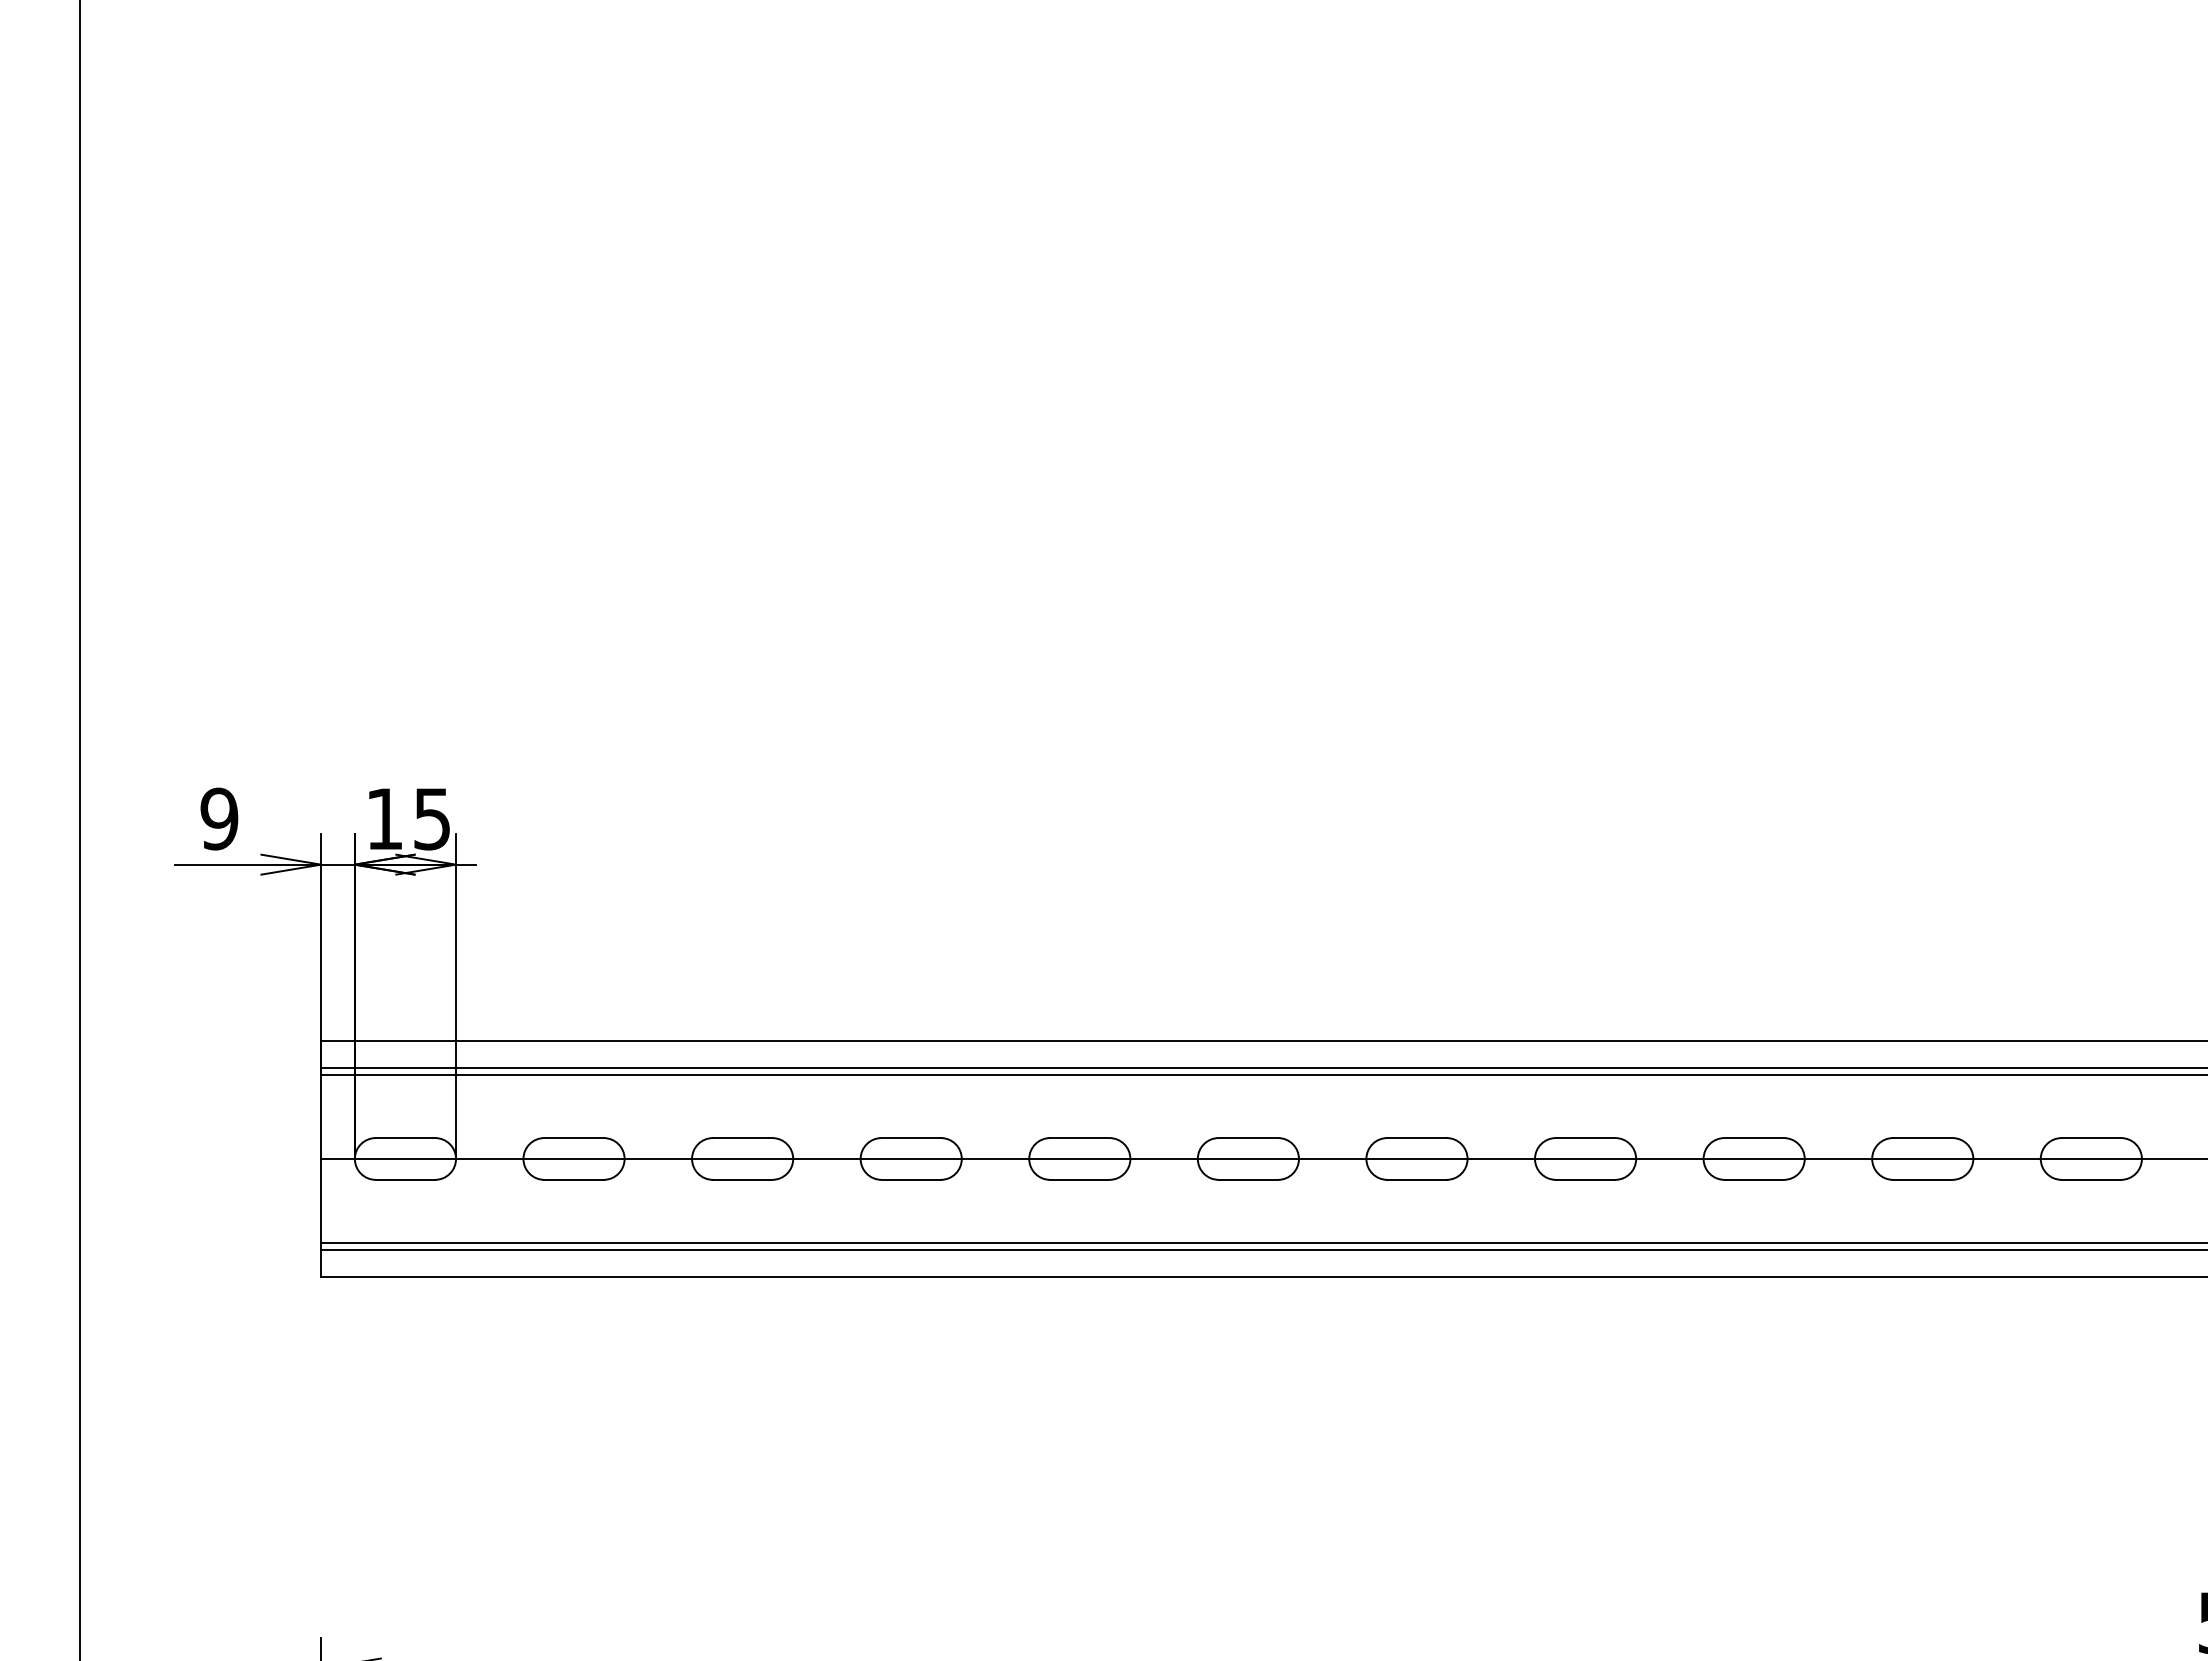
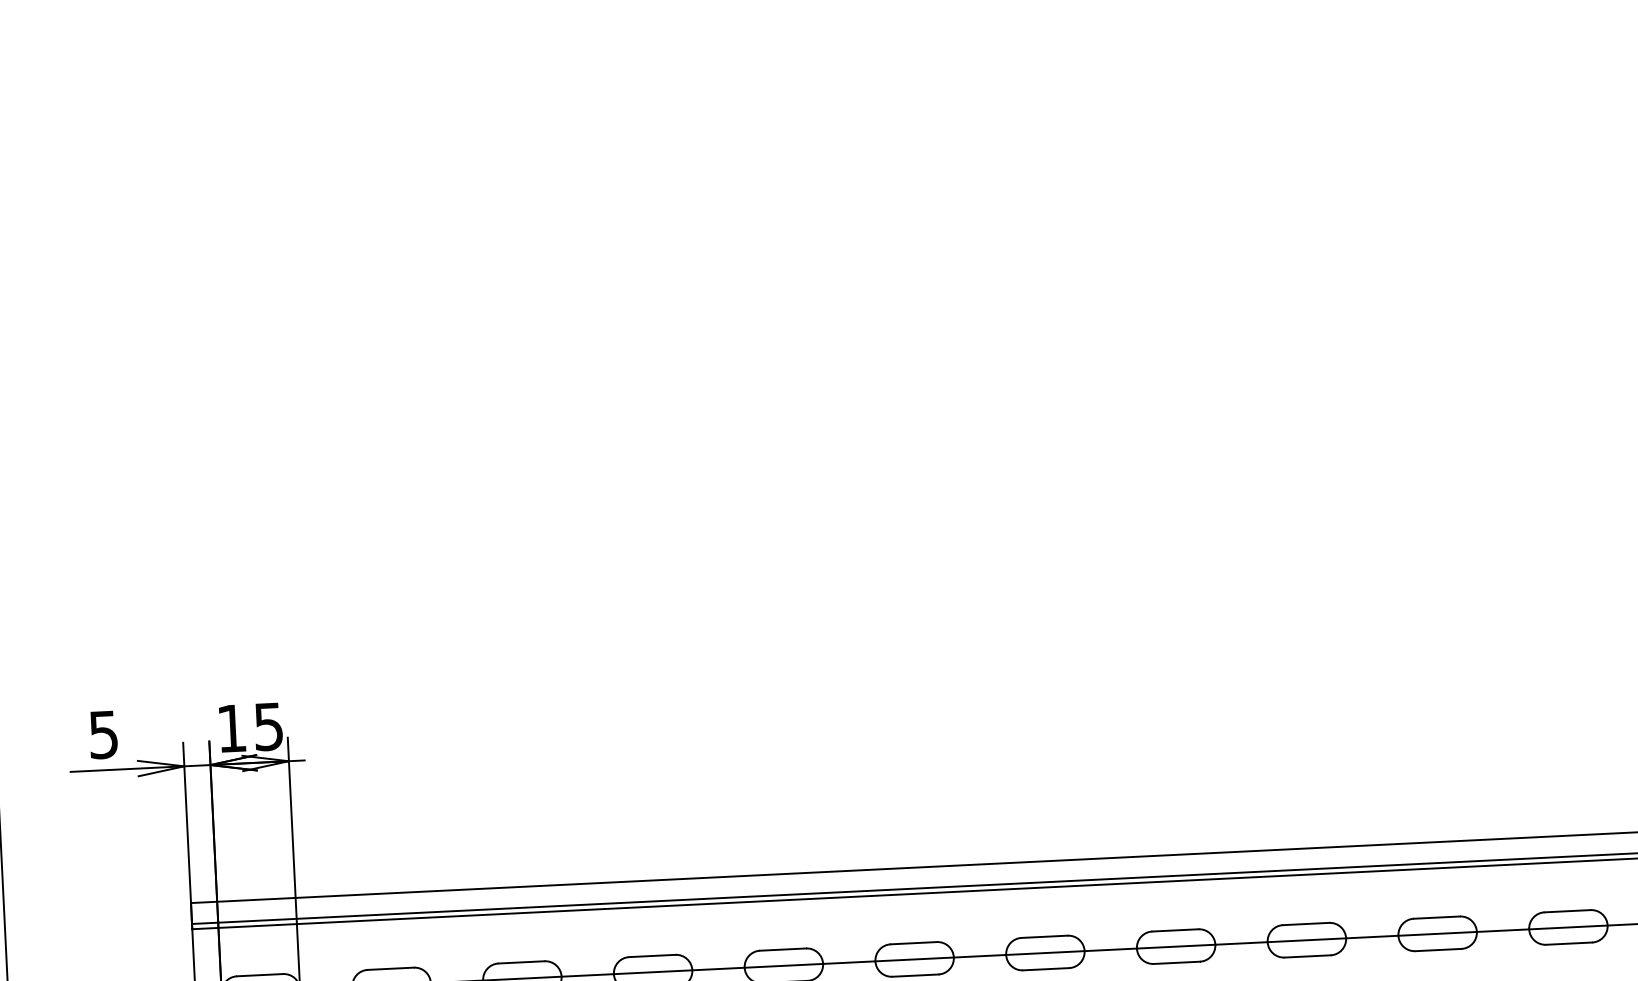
text: (219, 818) -> (103, 734), 9 -> 5

